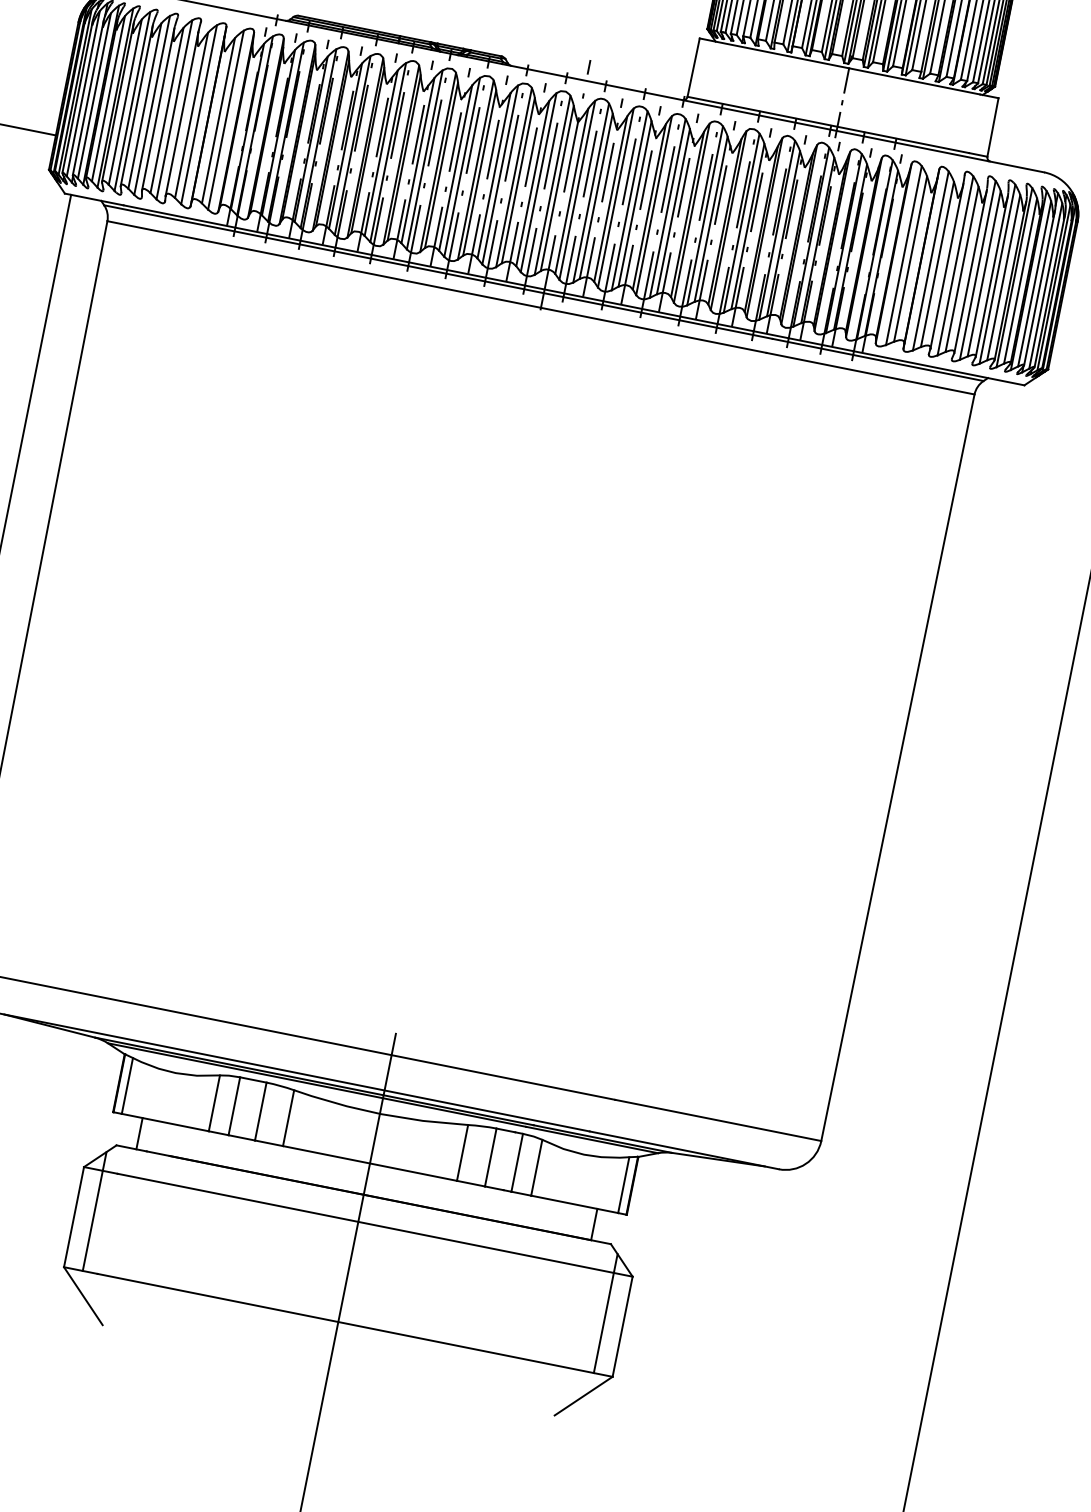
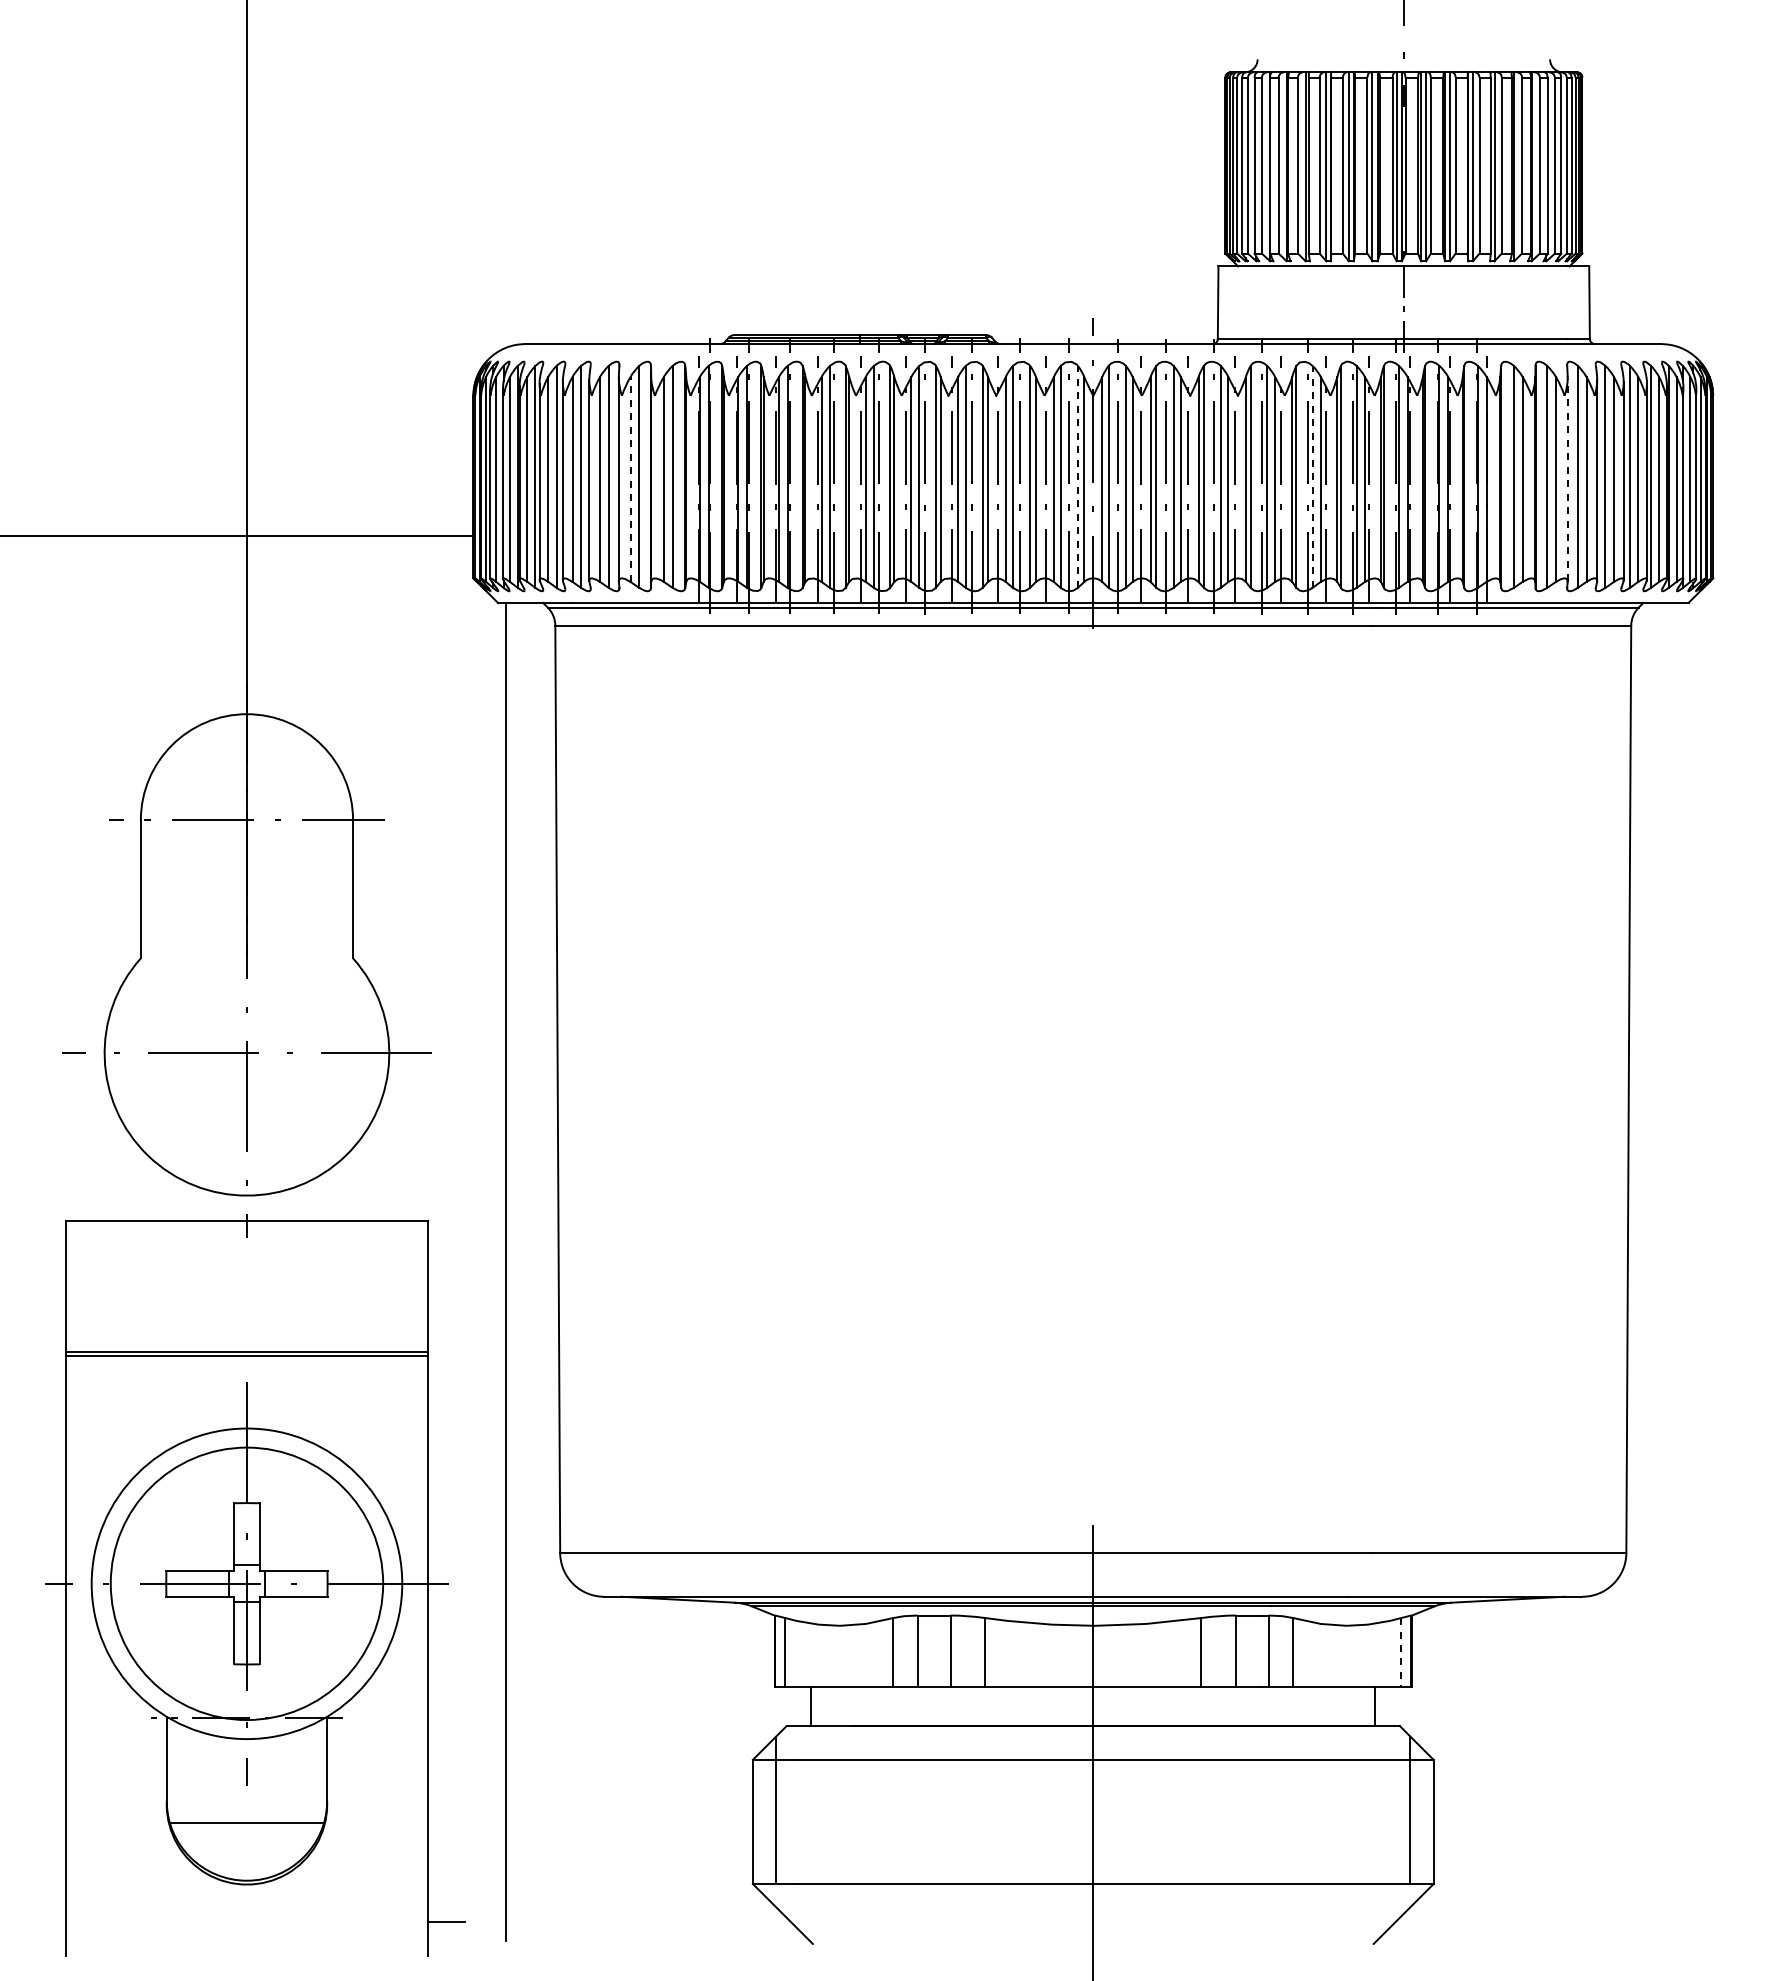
line: (191, 114) -> (630, 478), solid -> dashed
line: (552, 185) -> (1077, 476), solid -> dashed
line: (741, 222) -> (1312, 476), solid -> dashed
line: (946, 266) -> (1567, 479), solid -> dashed
line: (624, 1185) -> (1401, 1652), solid -> dashed

